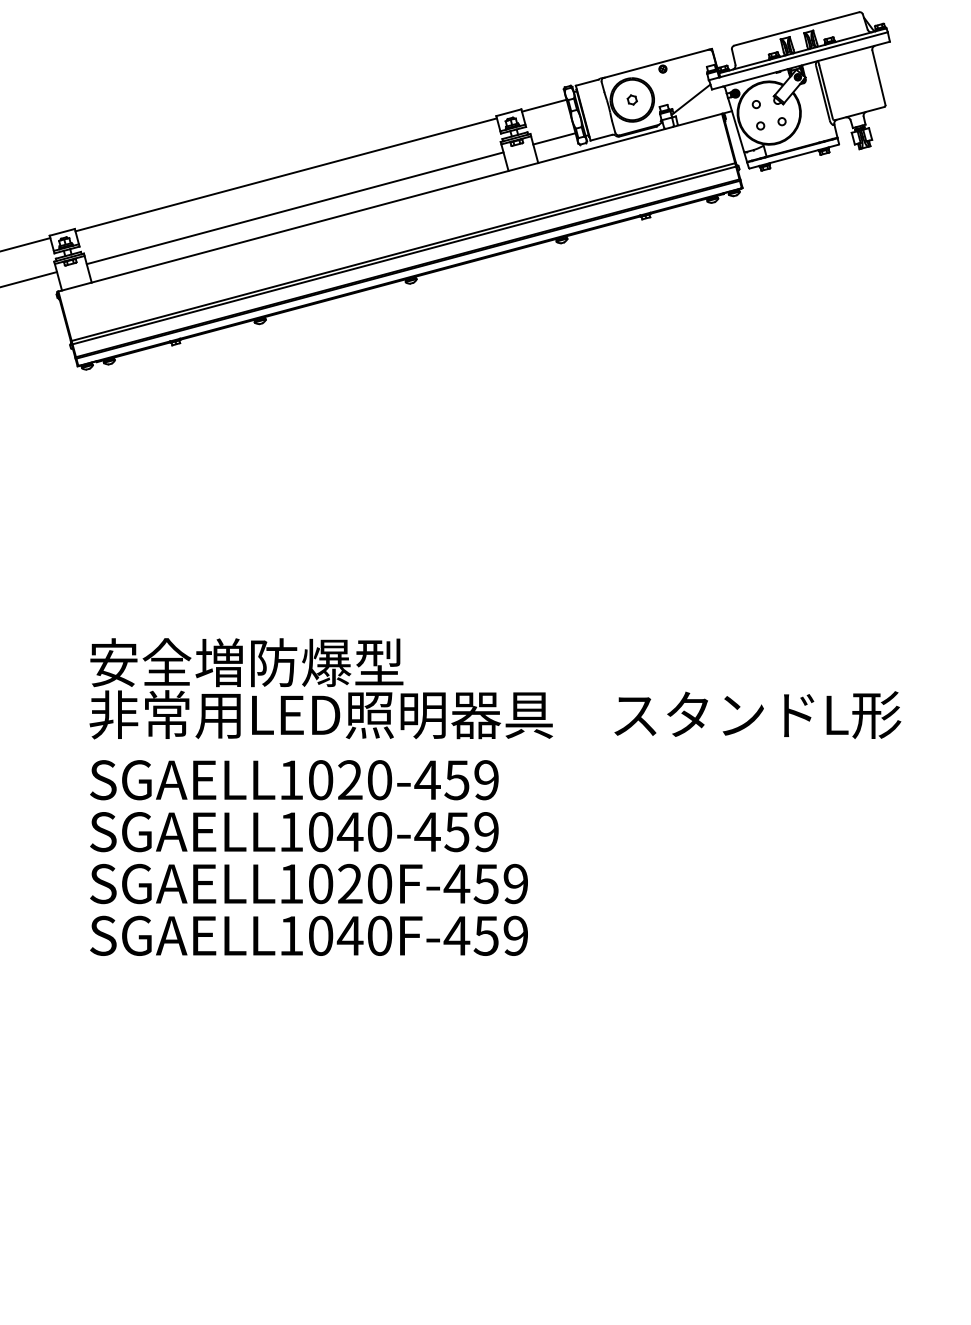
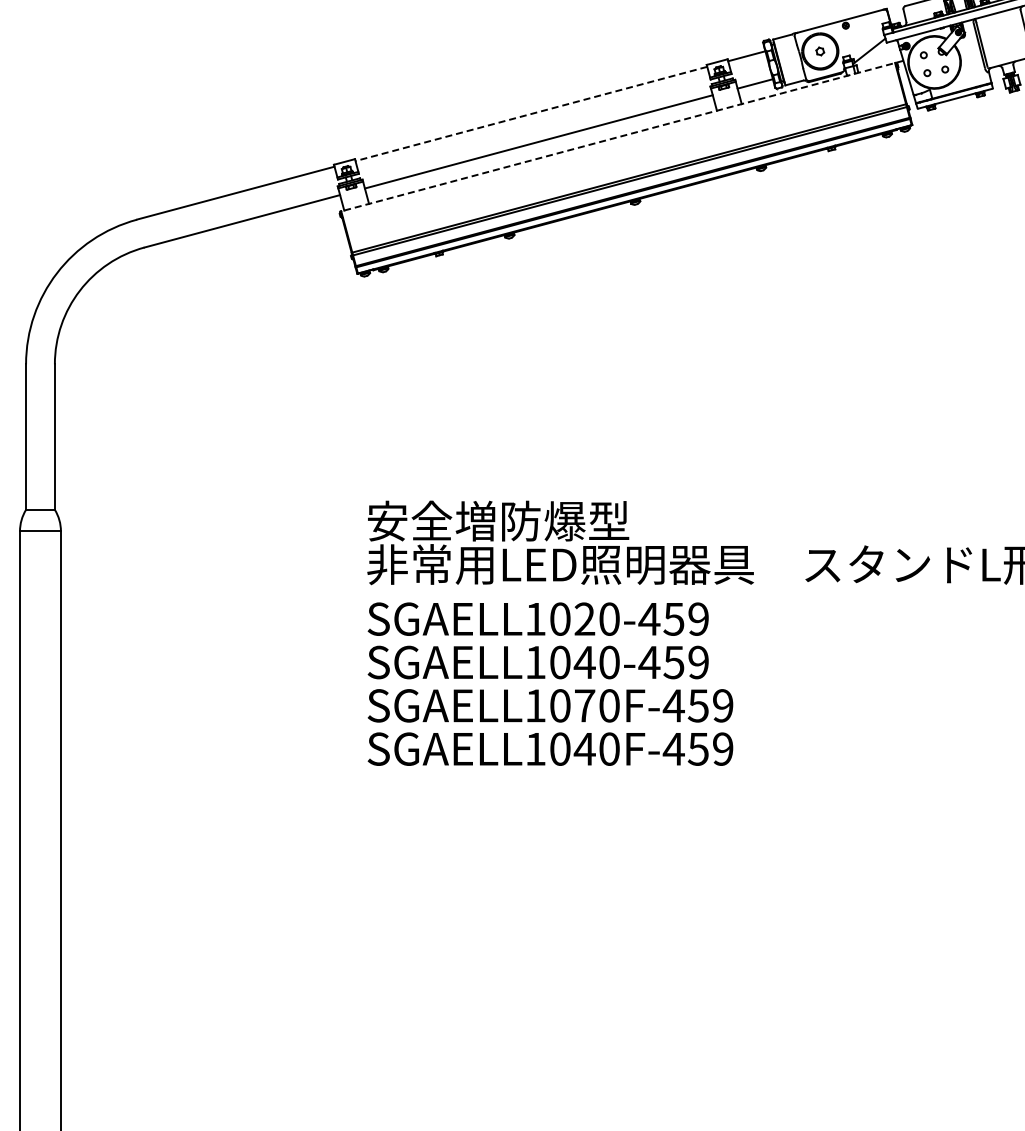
line: (285, 175) -> (530, 114), solid -> dashed
line: (394, 201) -> (621, 136), solid -> dashed
text: (349, 883) -> (584, 705), SGAELL1020F-459 -> SGAELL1070F-459

